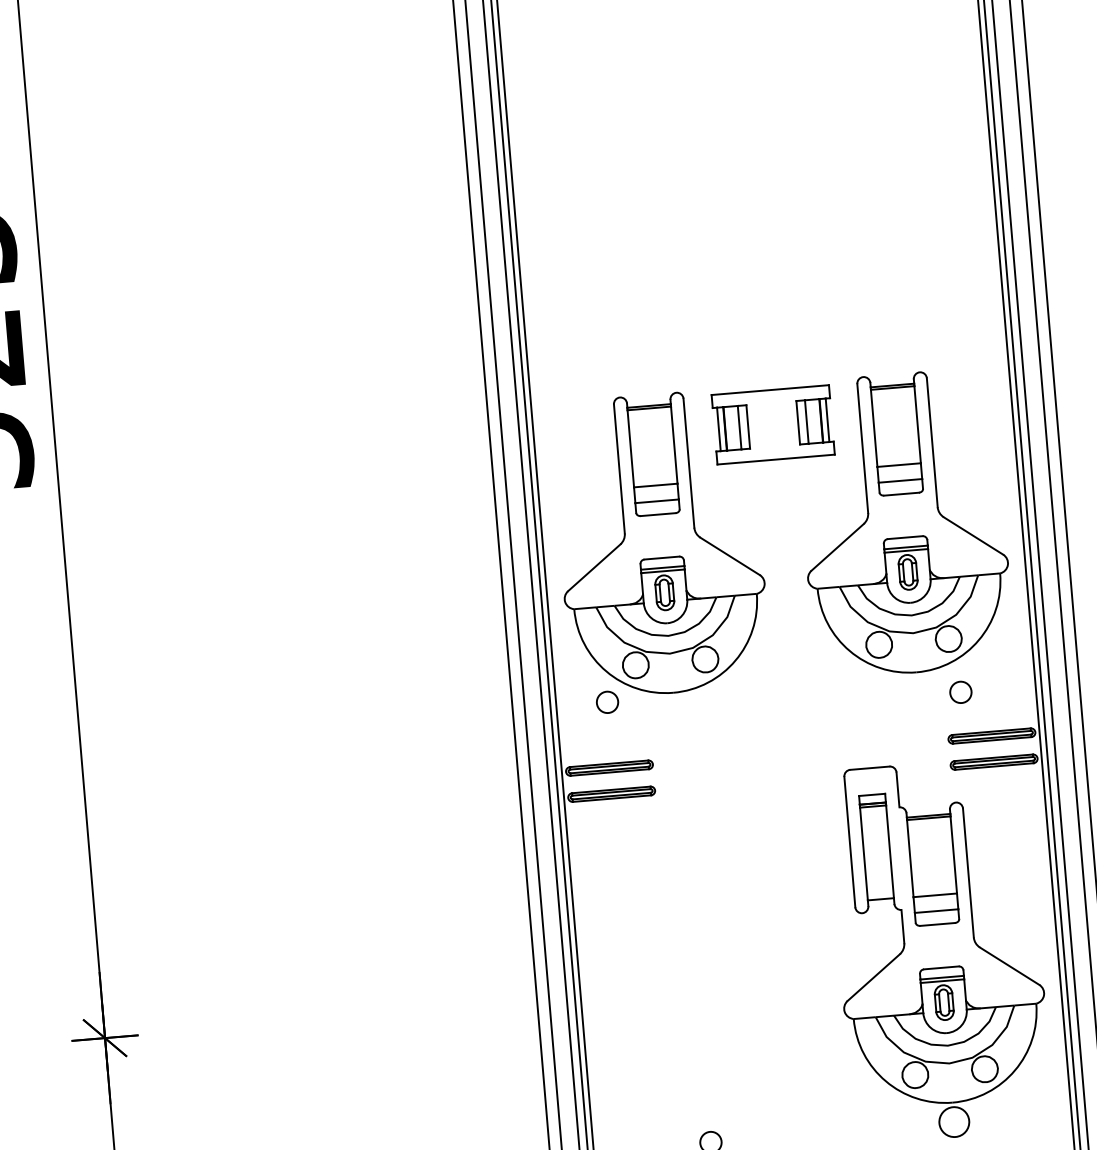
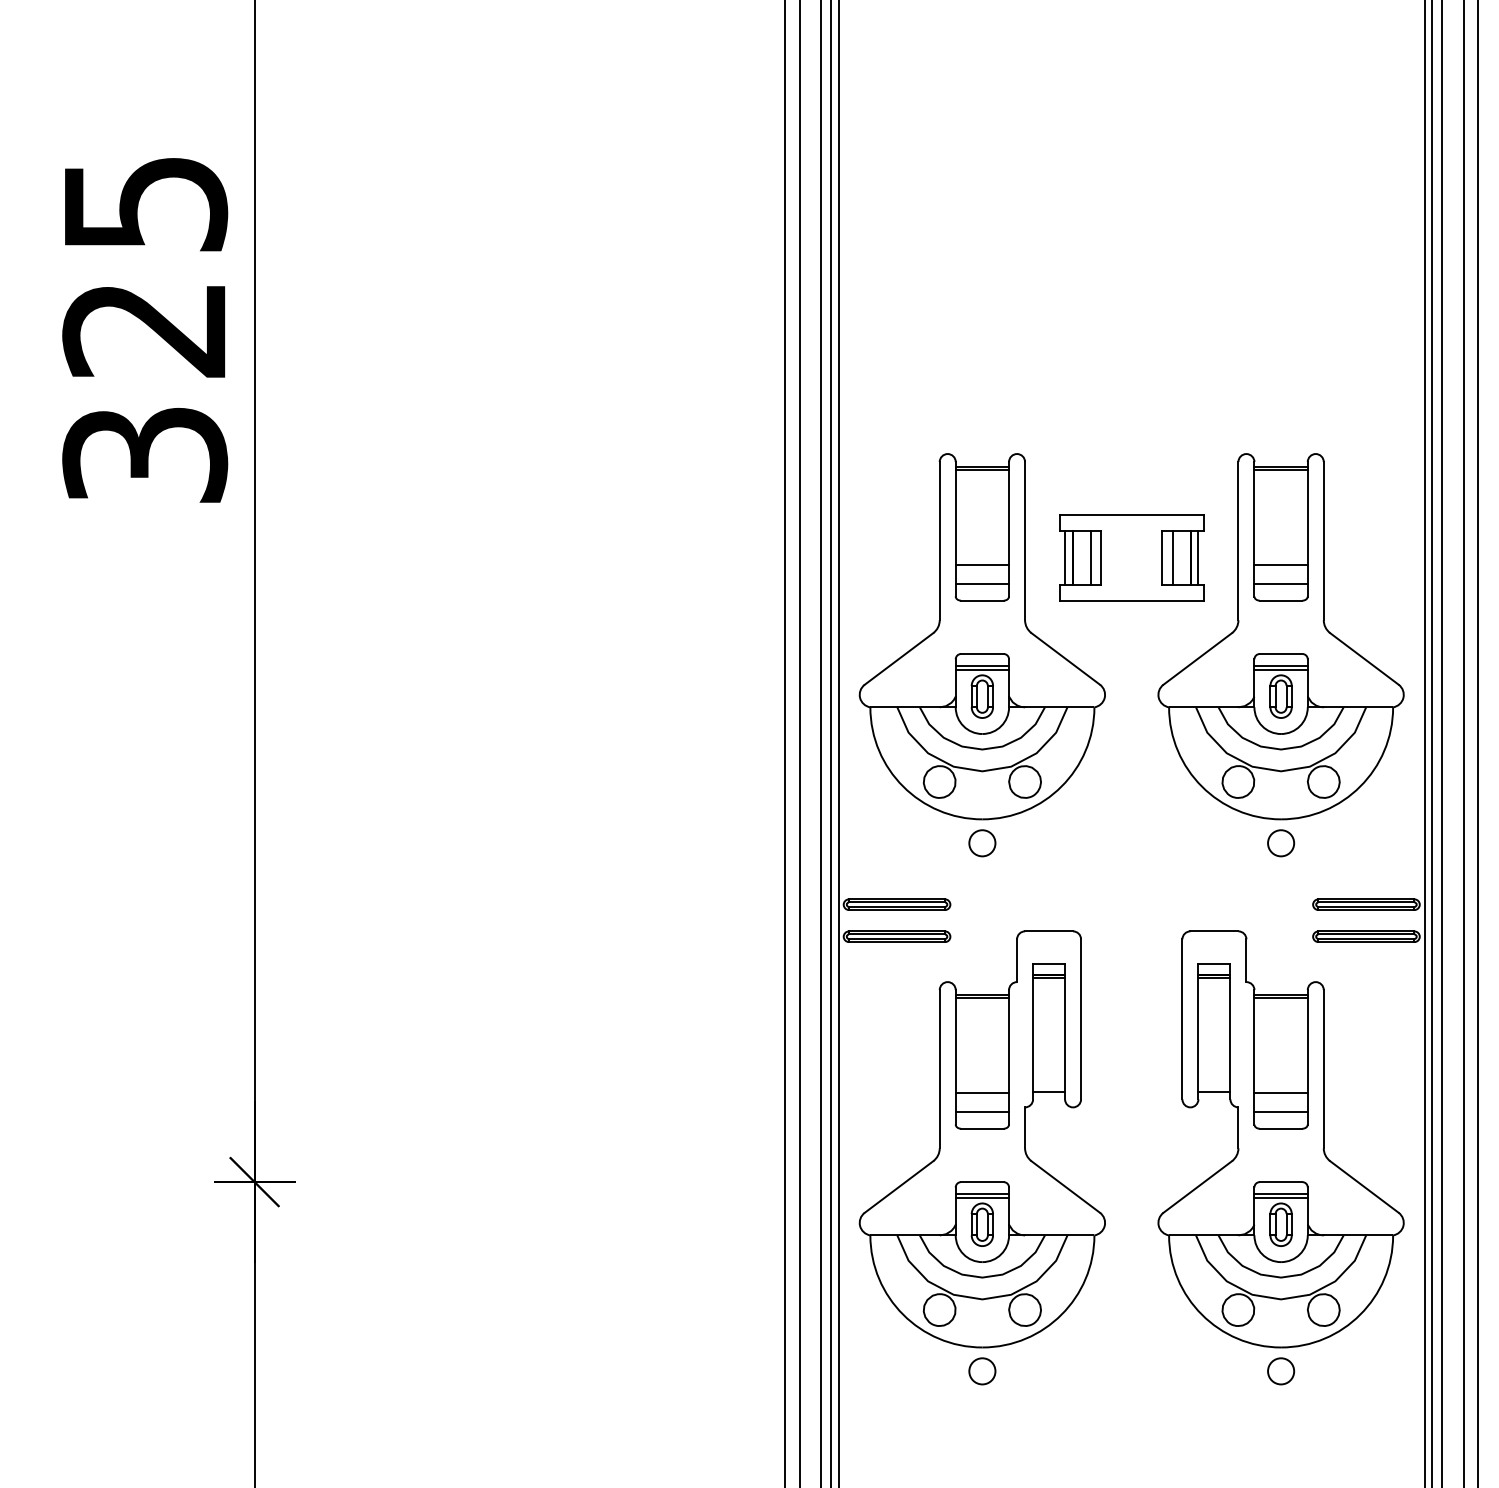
part: (772, 424) -> (1131, 557), moved
circle: (961, 692) -> (1281, 843), moved
circle: (607, 702) -> (982, 843), moved
part: (694, 953) -> (981, 1139), added
circle: (954, 1122) -> (1281, 1371), size x0.71

